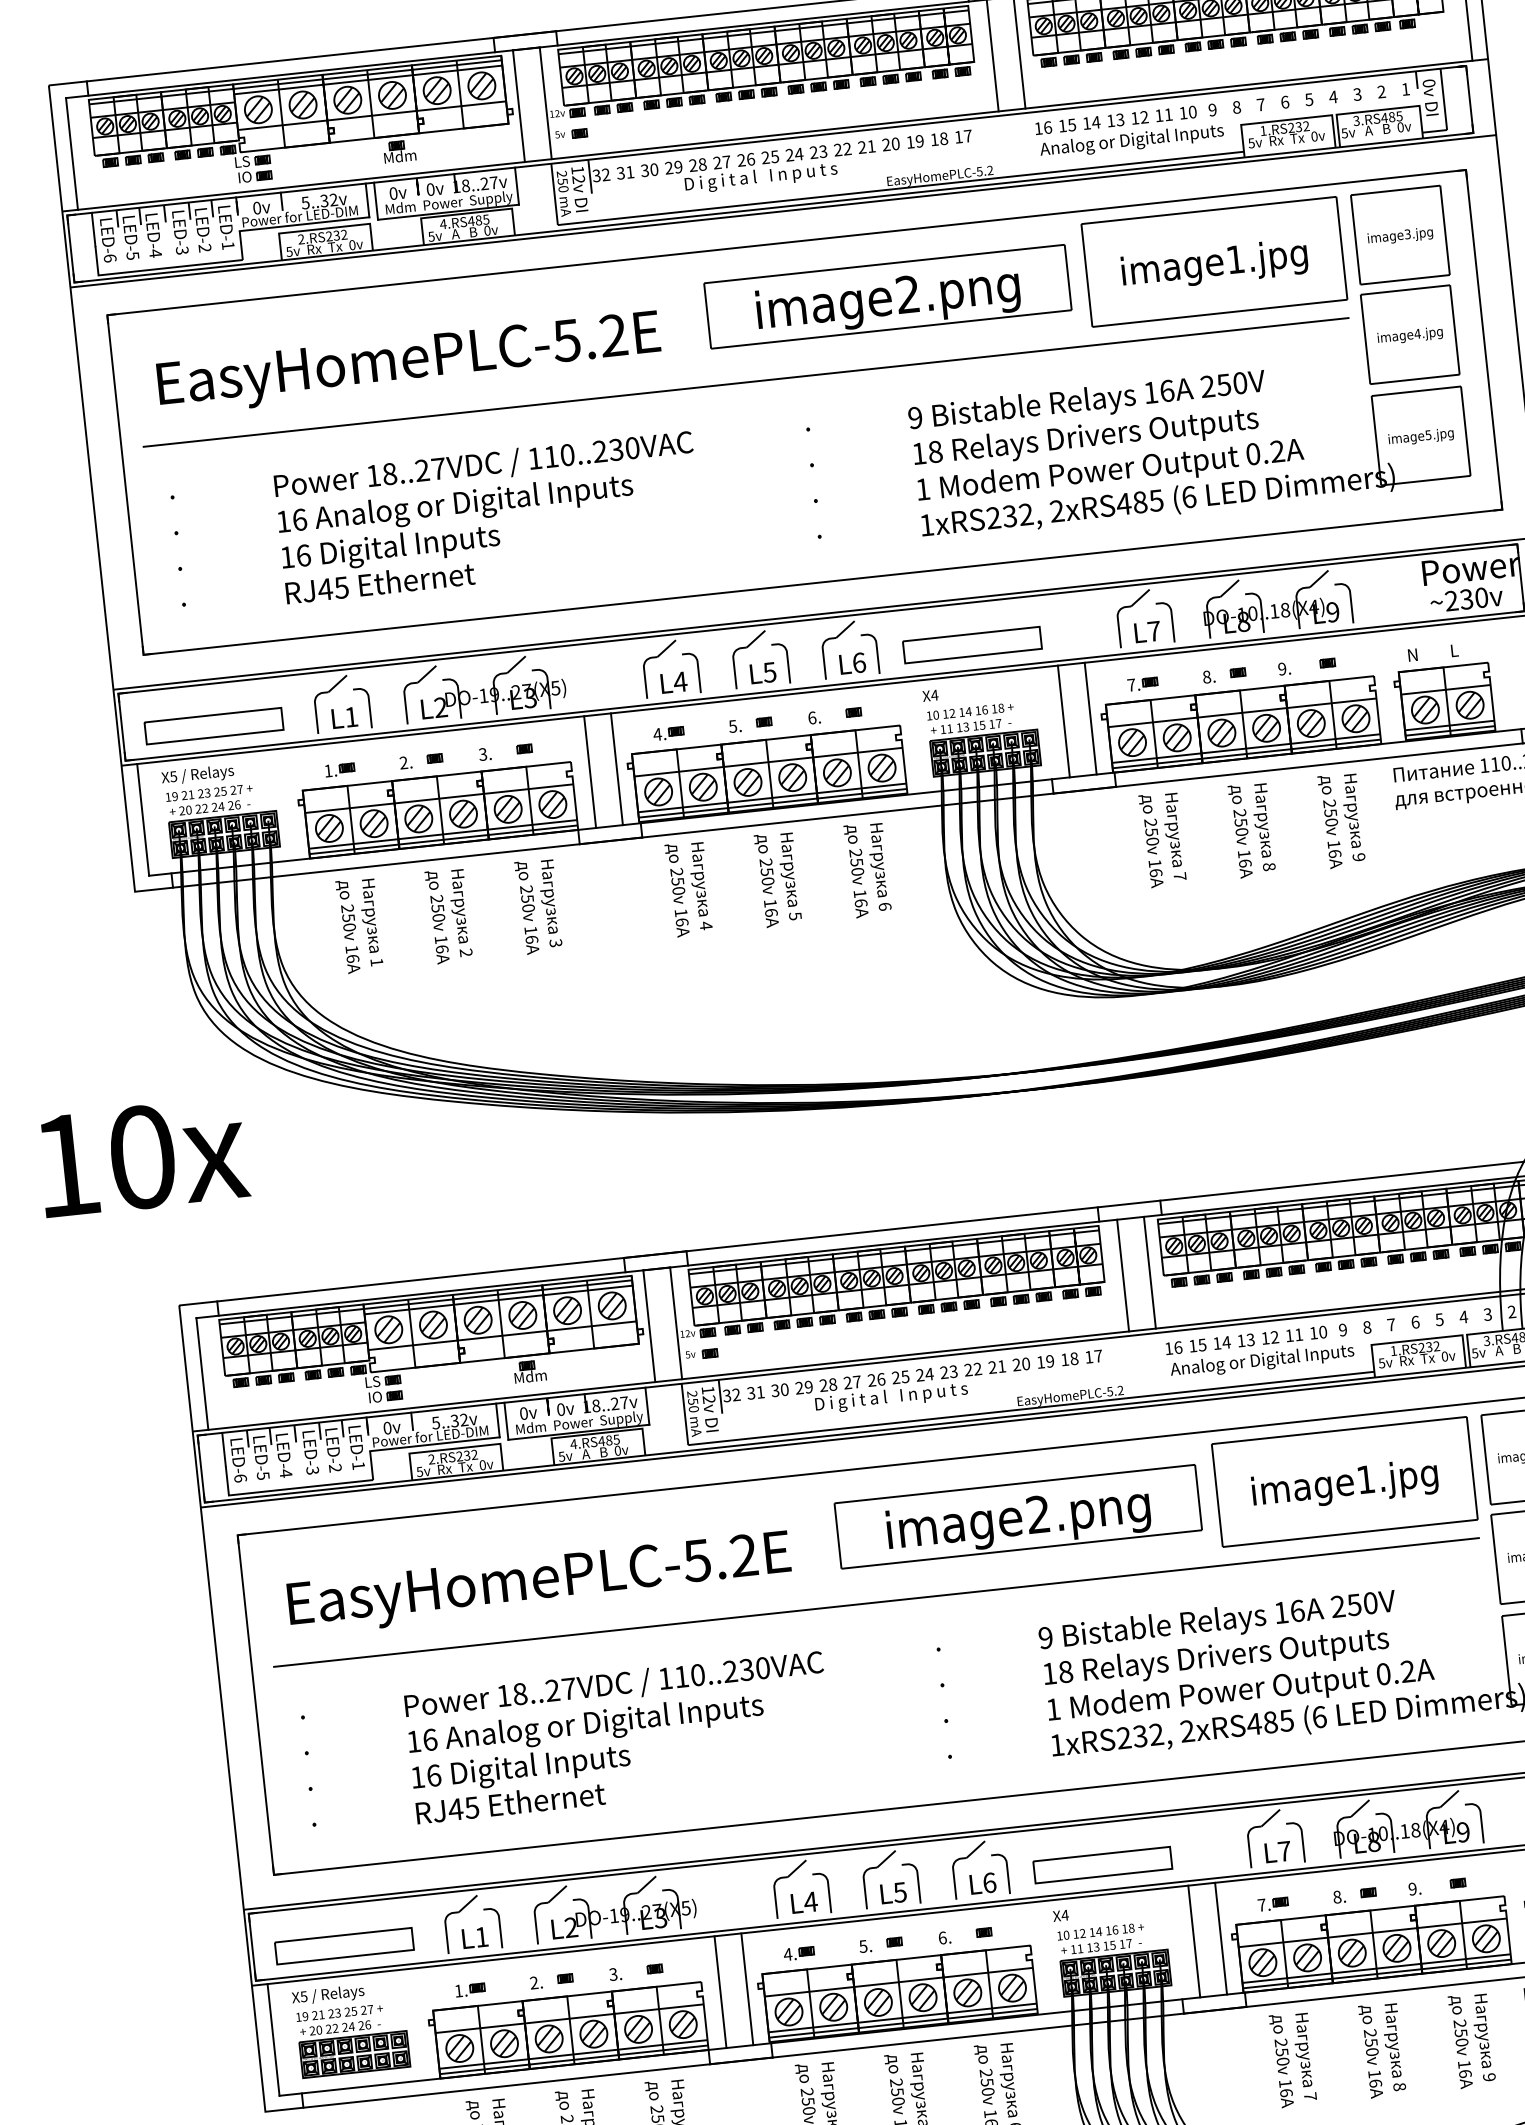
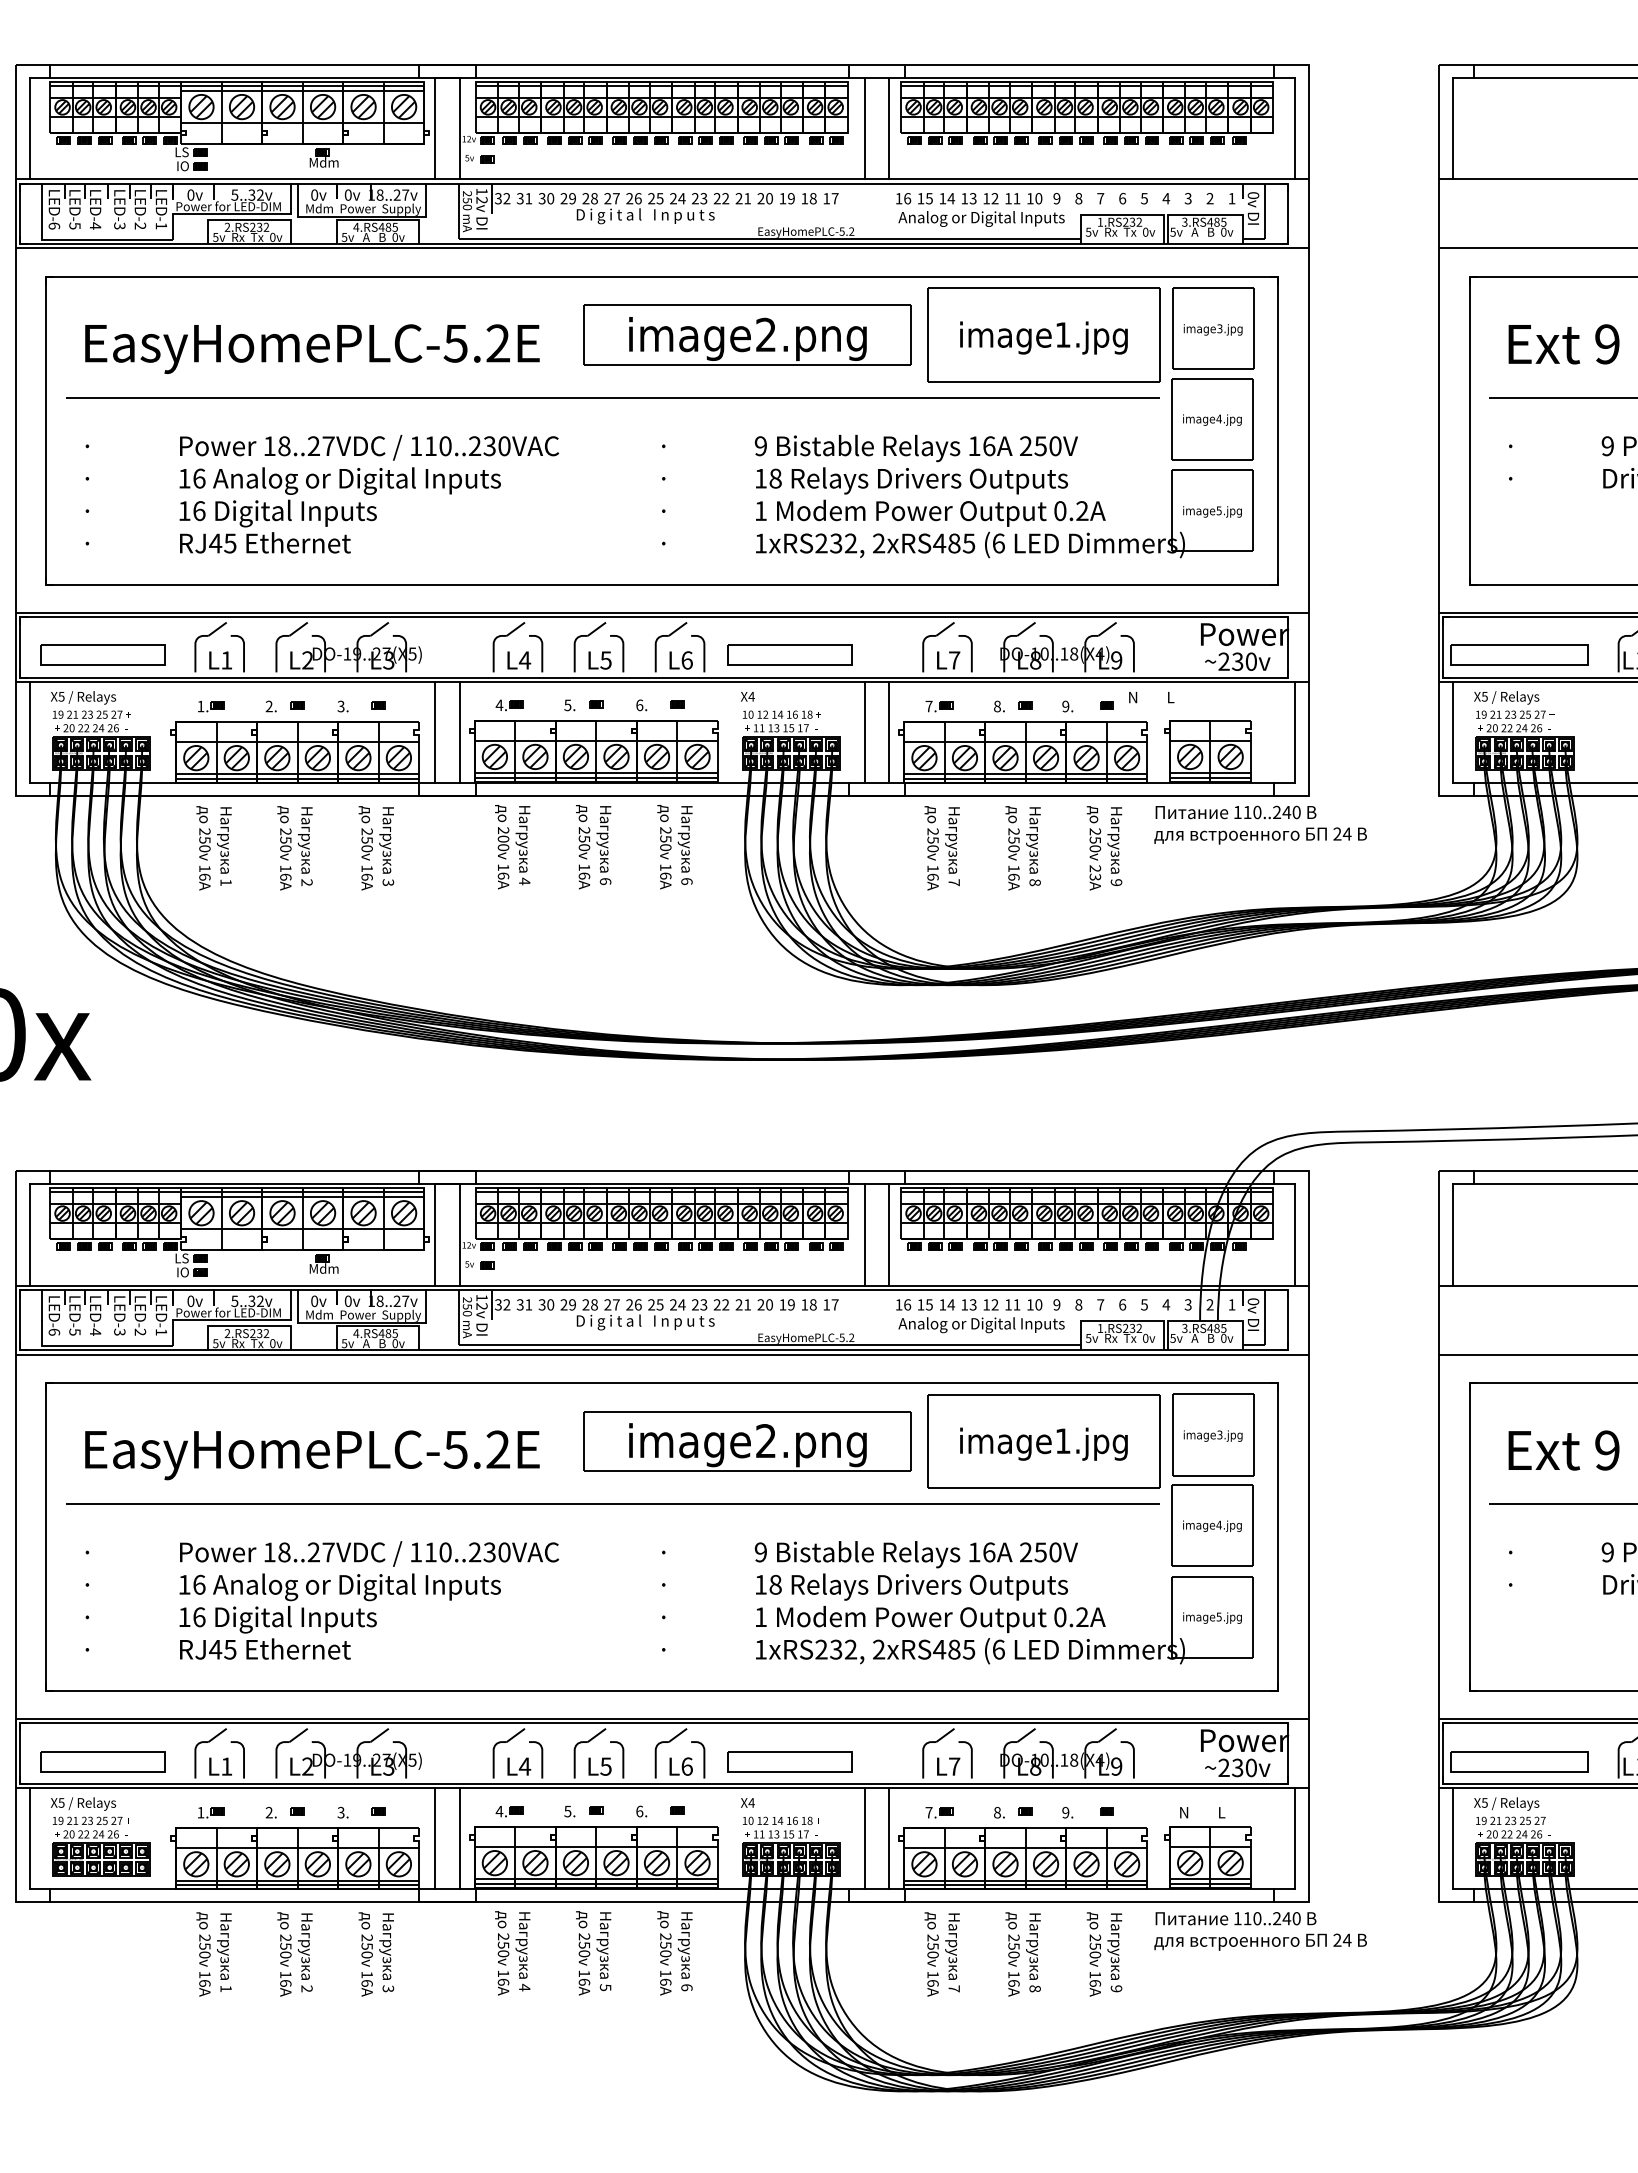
text: (1433, 652) -> (1151, 697), moved
text: (1334, 848) -> (1095, 872), 16 -> 23
text: (677, 880) -> (503, 838), 250v -> 200v
text: (795, 916) -> (605, 881), 5 -> 6

